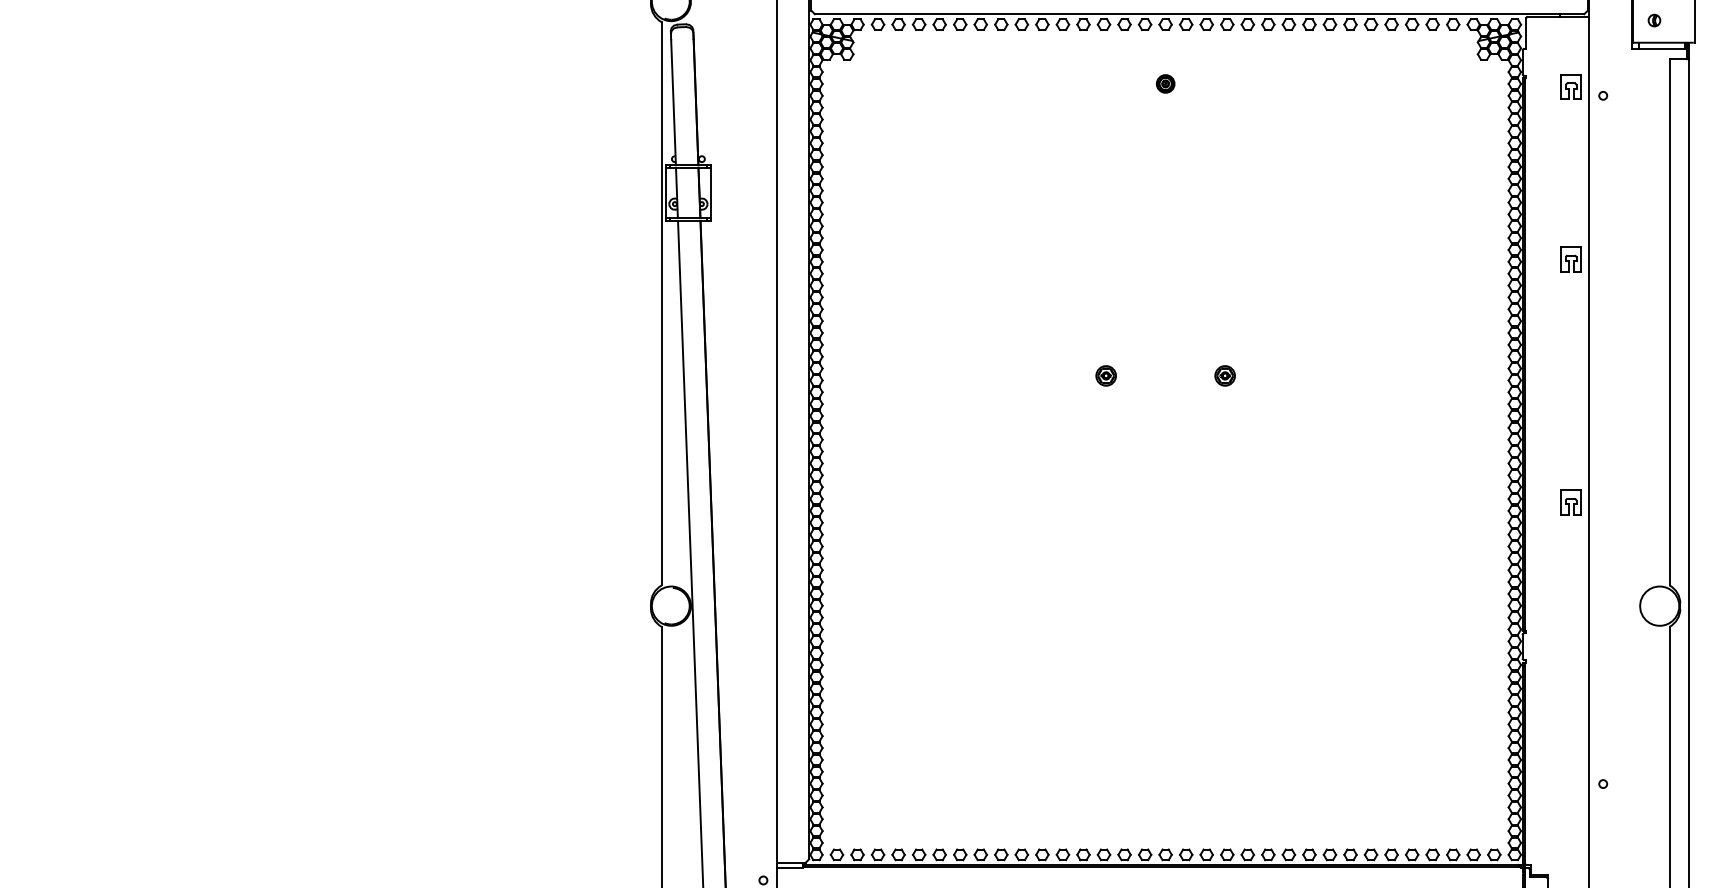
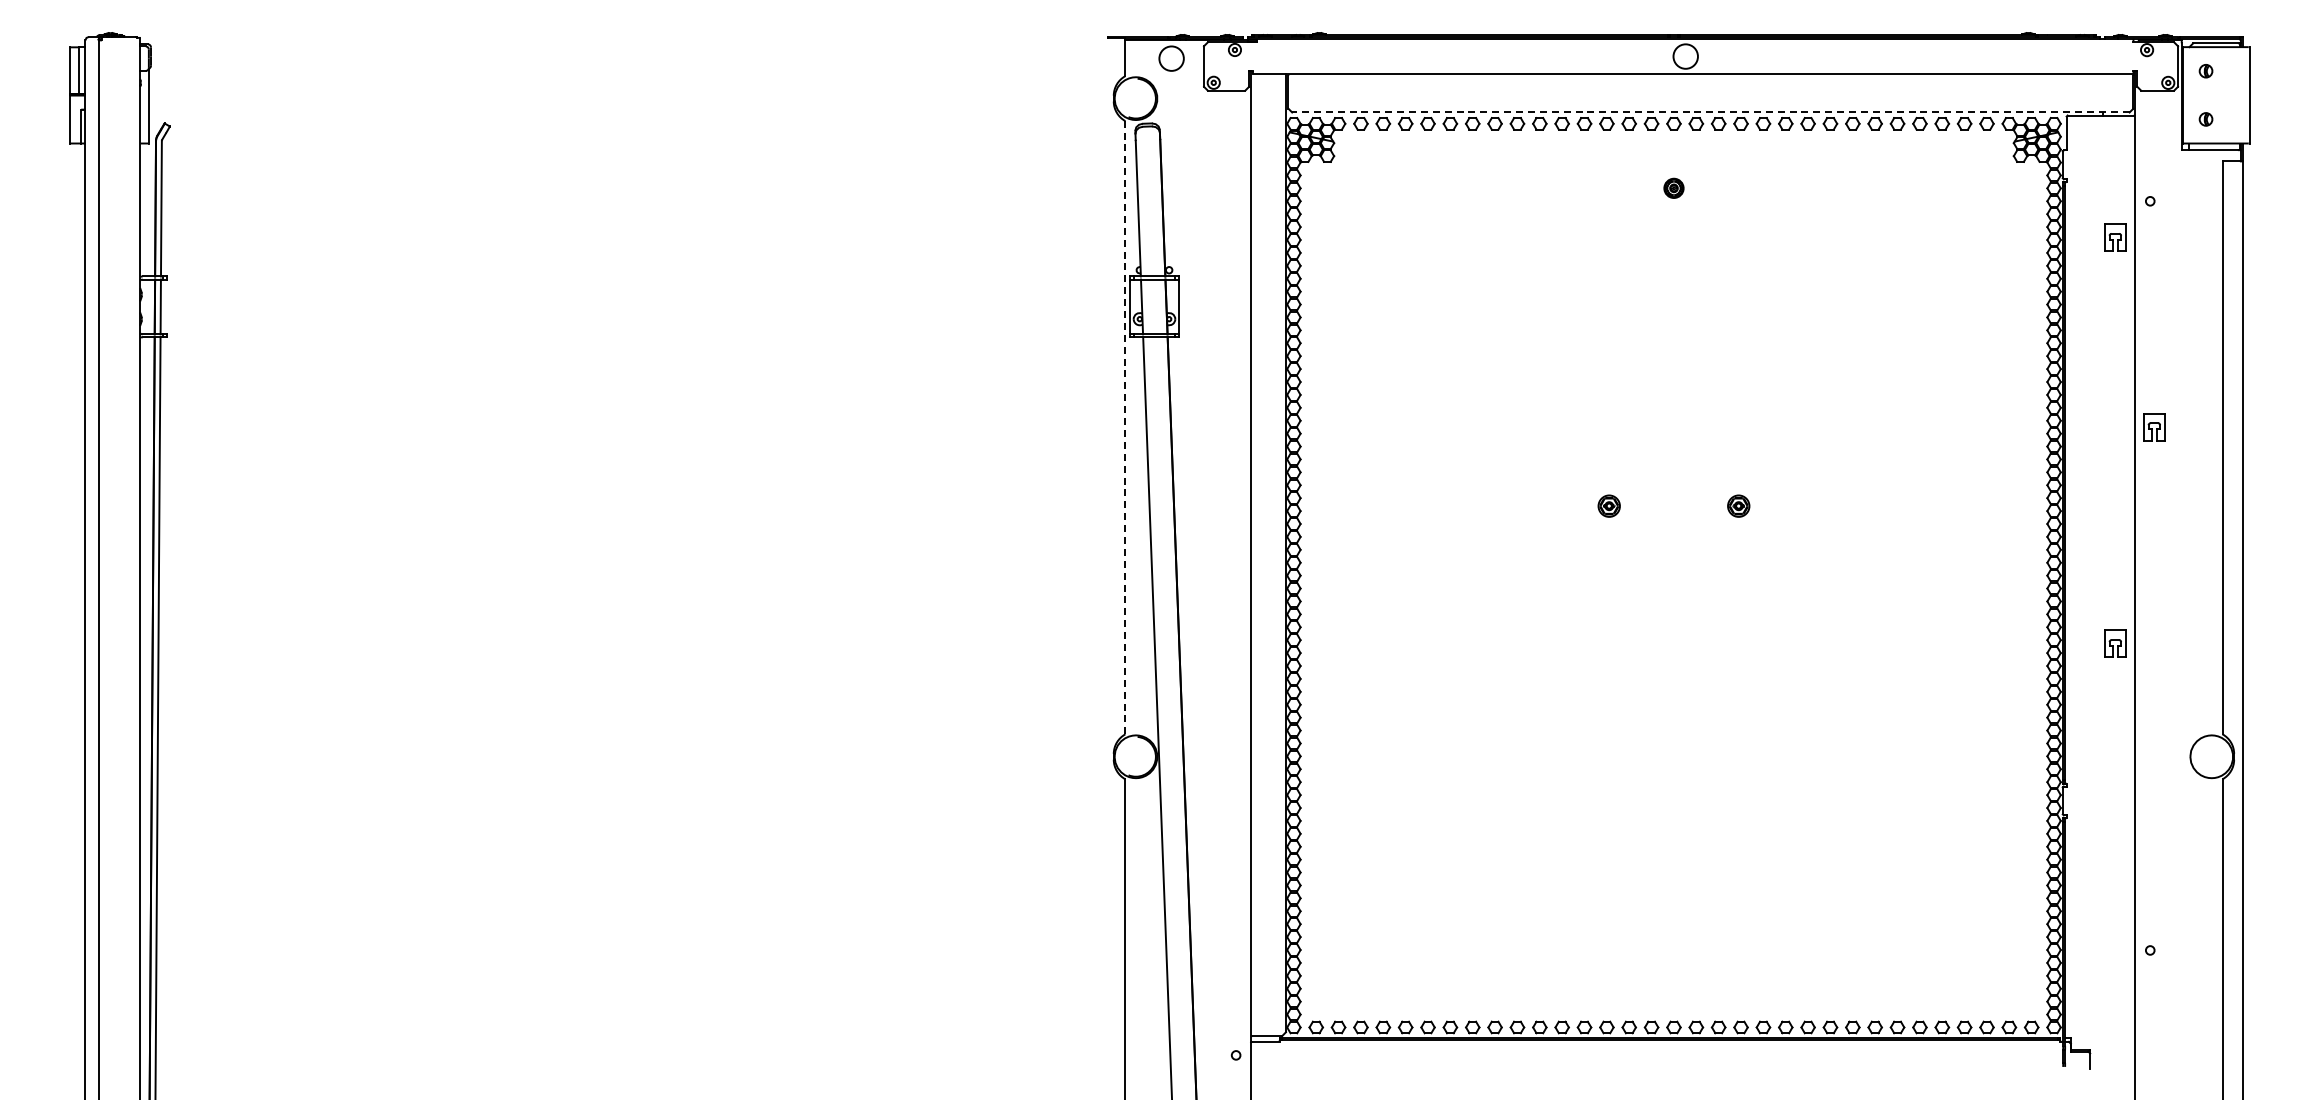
line: (1199, 14) -> (1710, 112), solid -> dashed
part: (1571, 86) -> (2115, 237), moved
part: (1571, 259) -> (2154, 427), moved
line: (661, 303) -> (1125, 427), solid -> dashed

